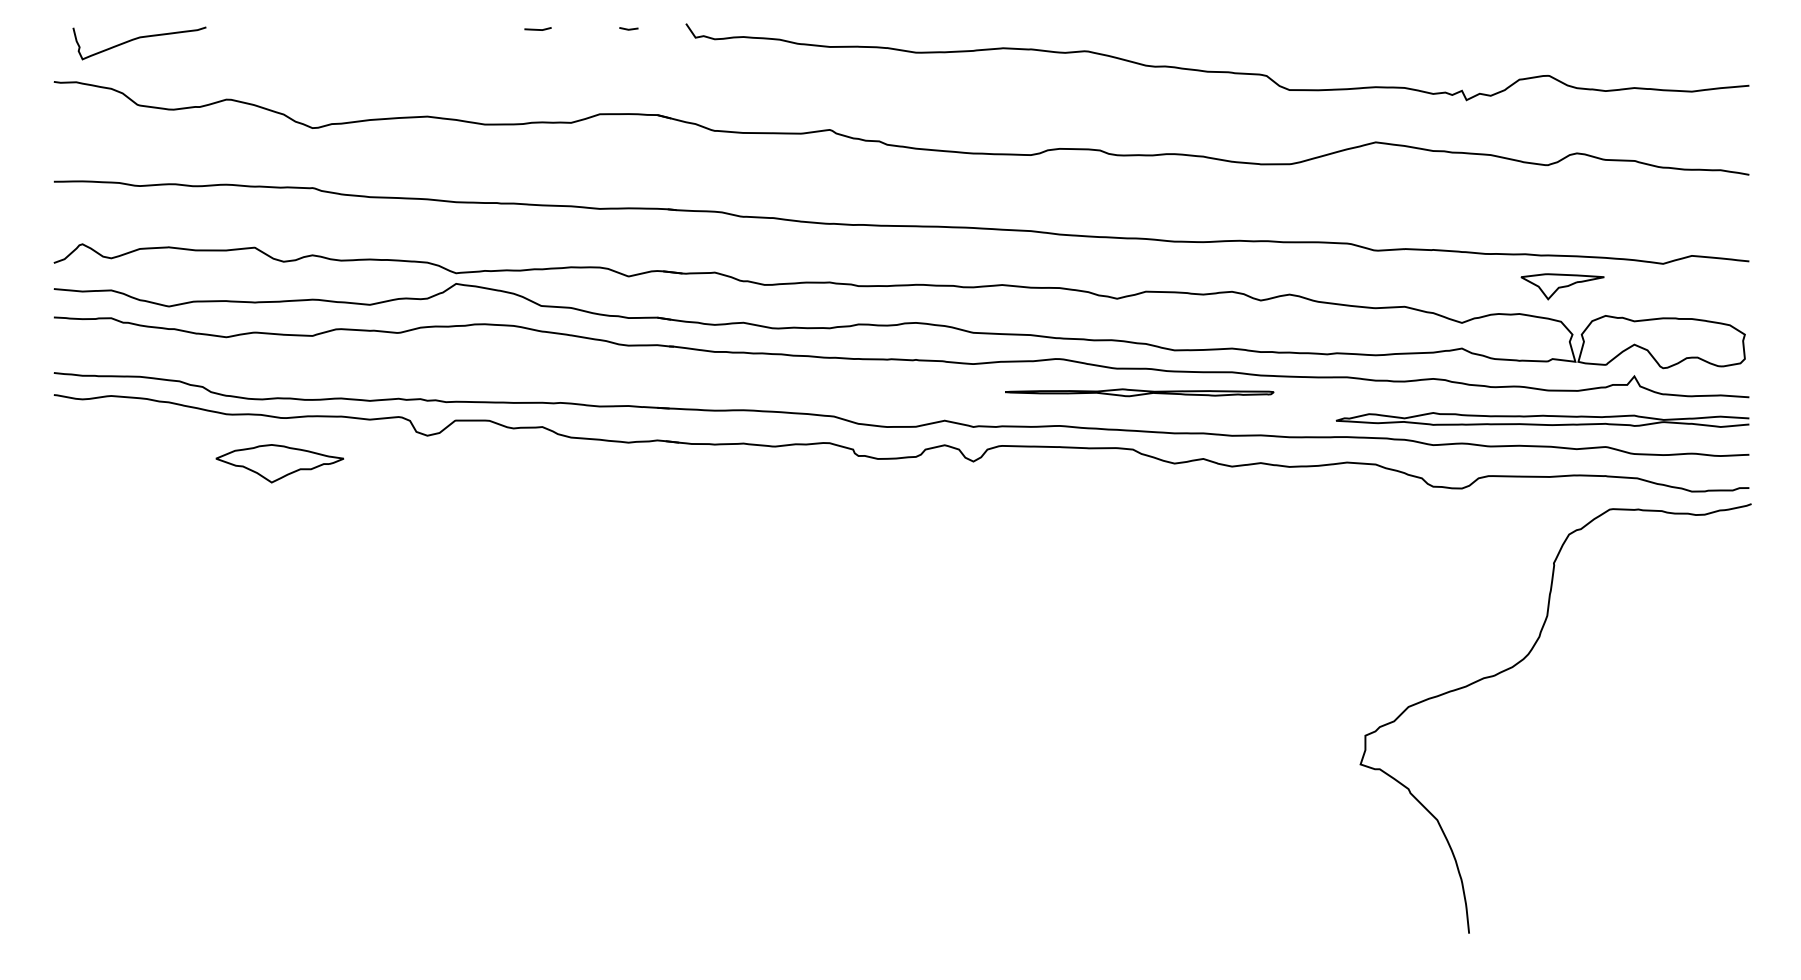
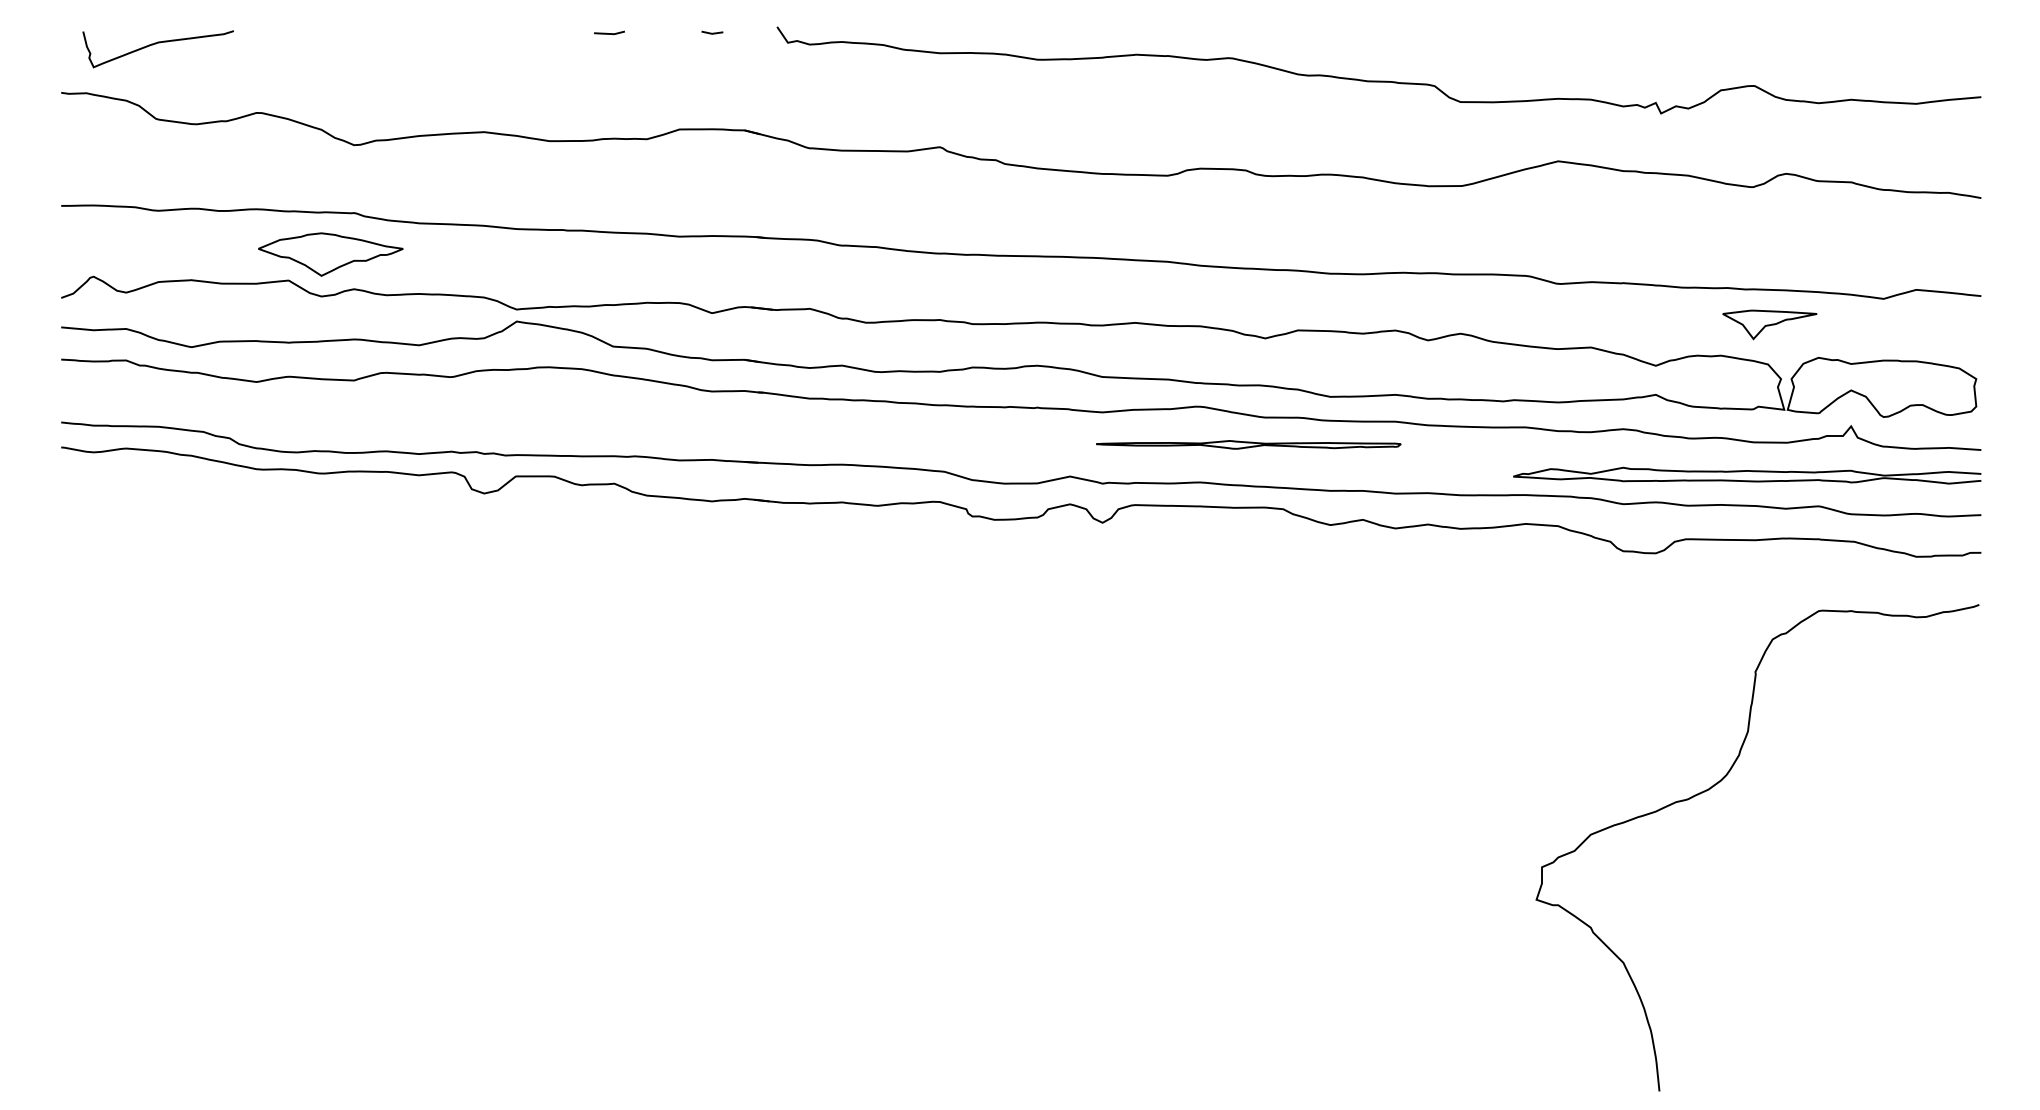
part: (1139, 392) -> (1248, 444), moved
part: (279, 463) -> (330, 254), moved
curve: (1515, 666) -> (1711, 788), moved

